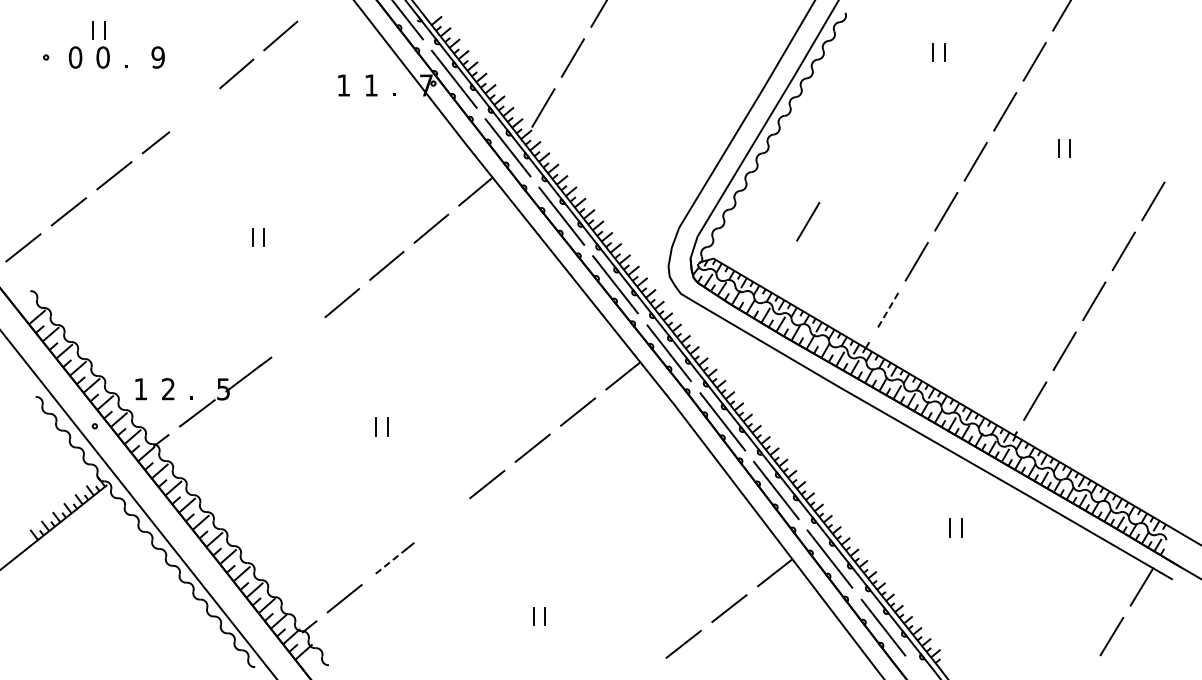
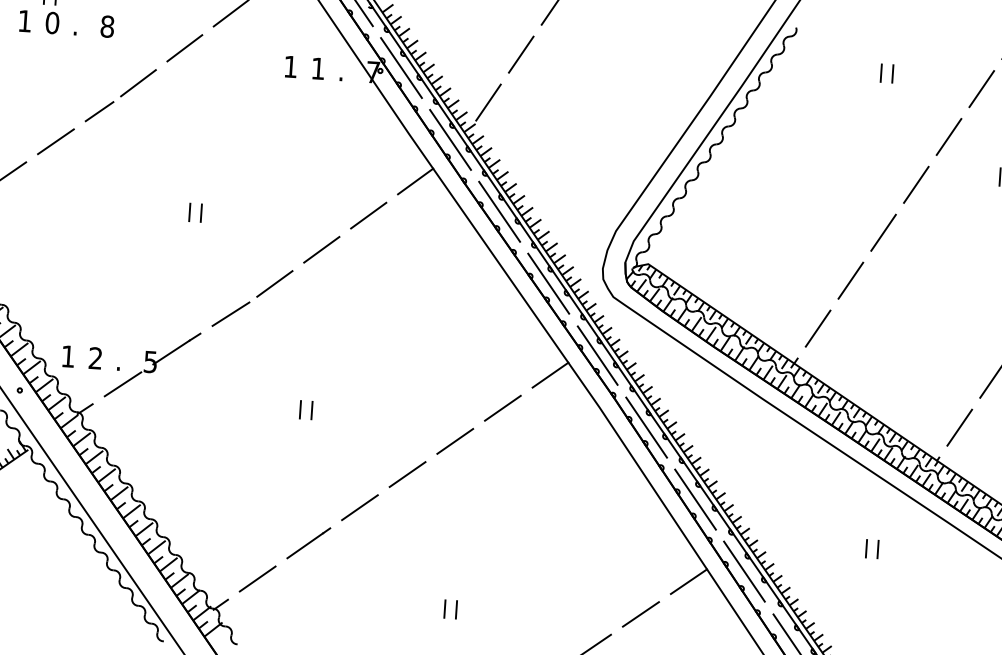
text: (75, 57) -> (24, 21), 0 -> 1
text: (157, 57) -> (106, 26), 9 -> 8
line: (192, 111) -> (138, 82), added
line: (808, 221) -> (745, 233), removed
line: (887, 311) -> (818, 328), dashed -> solid
line: (300, 336) -> (230, 314), added
line: (442, 520) -> (360, 507), added
line: (389, 562) -> (304, 545), dashed -> solid

